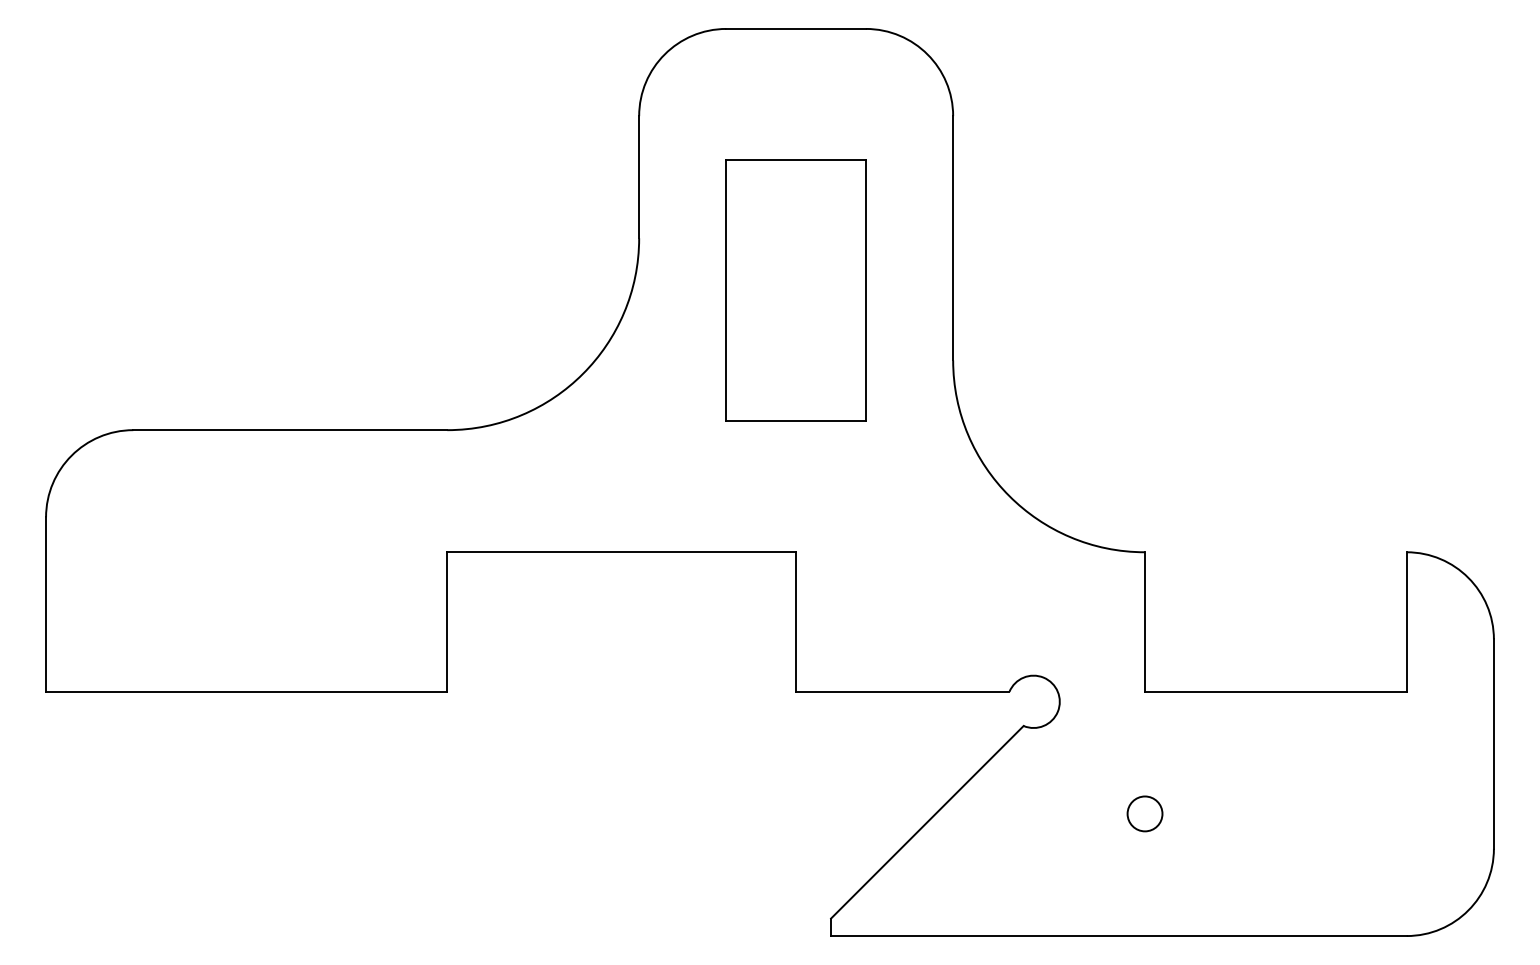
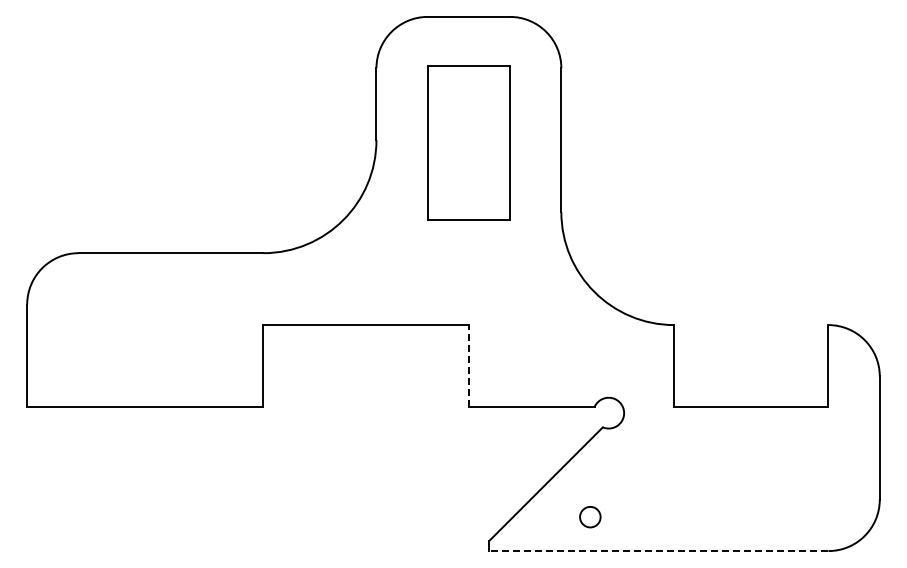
part: (795, 289) -> (468, 142), moved
line: (795, 620) -> (468, 365), solid -> dashed
circle: (1145, 814) -> (590, 517), moved
line: (1118, 936) -> (658, 551), solid -> dashed

